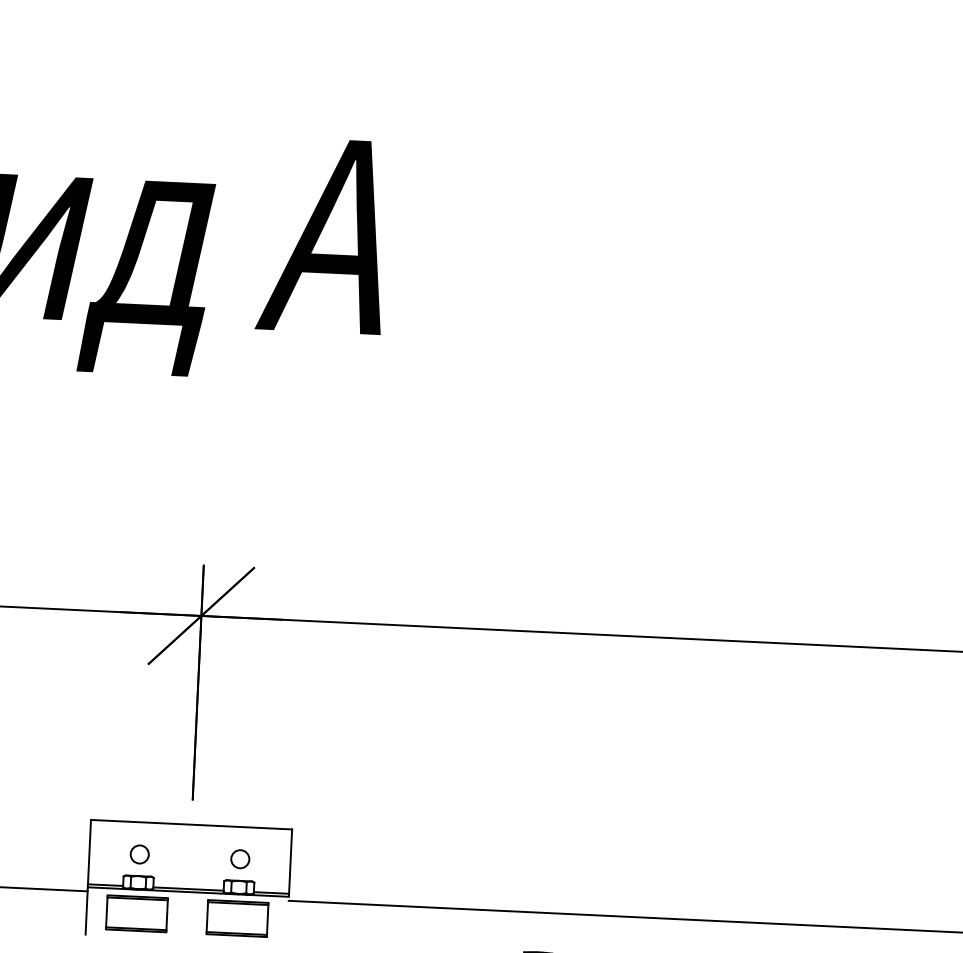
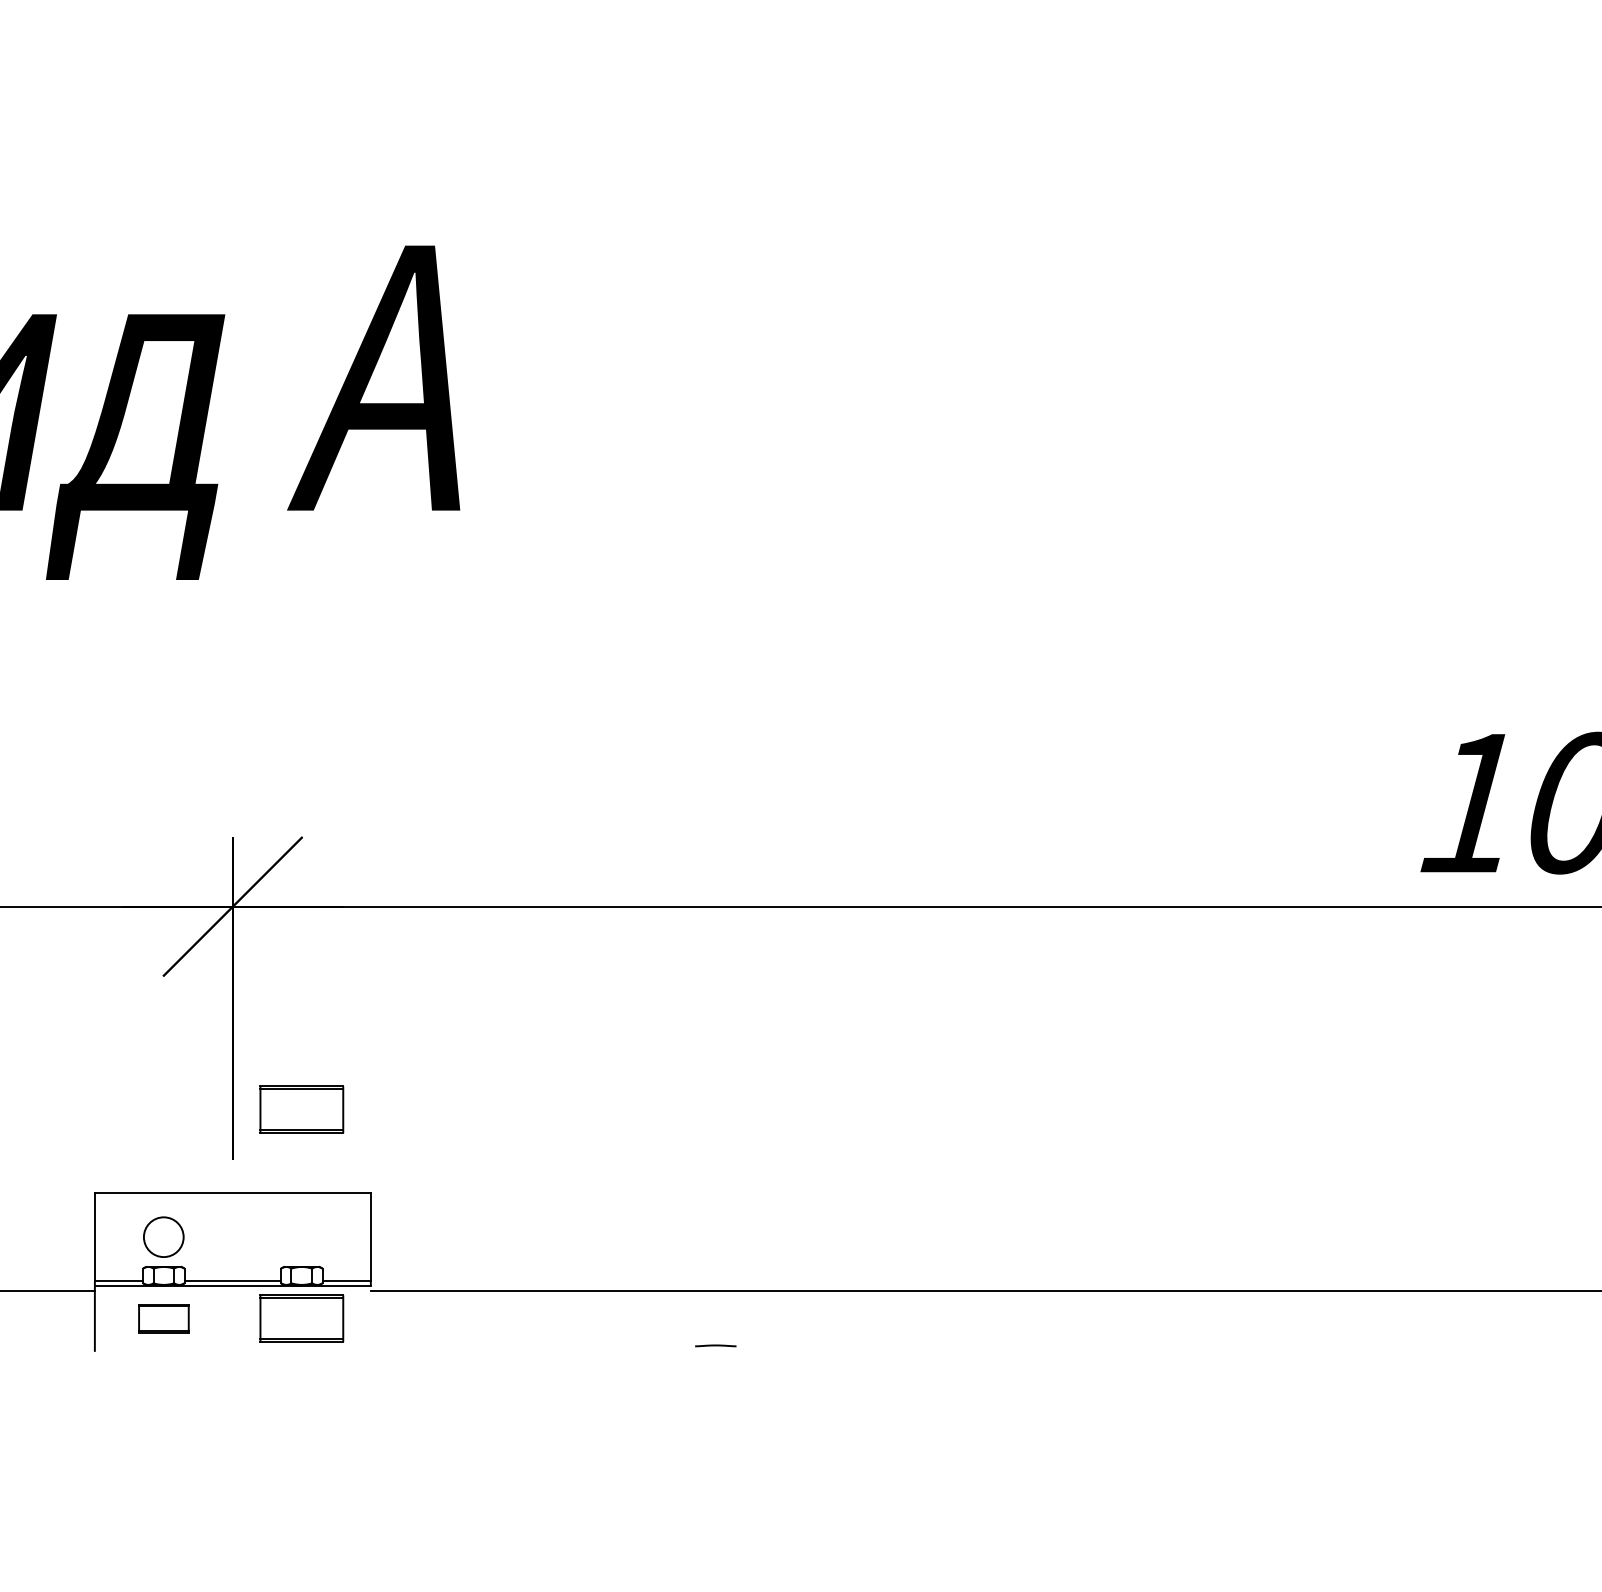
part: (244, 766) -> (301, 1109), added
circle: (139, 854) -> (163, 1237), size x1.6
circle: (240, 859) -> (301, 1237), removed
part: (136, 913) -> (163, 1318), size x0.6

